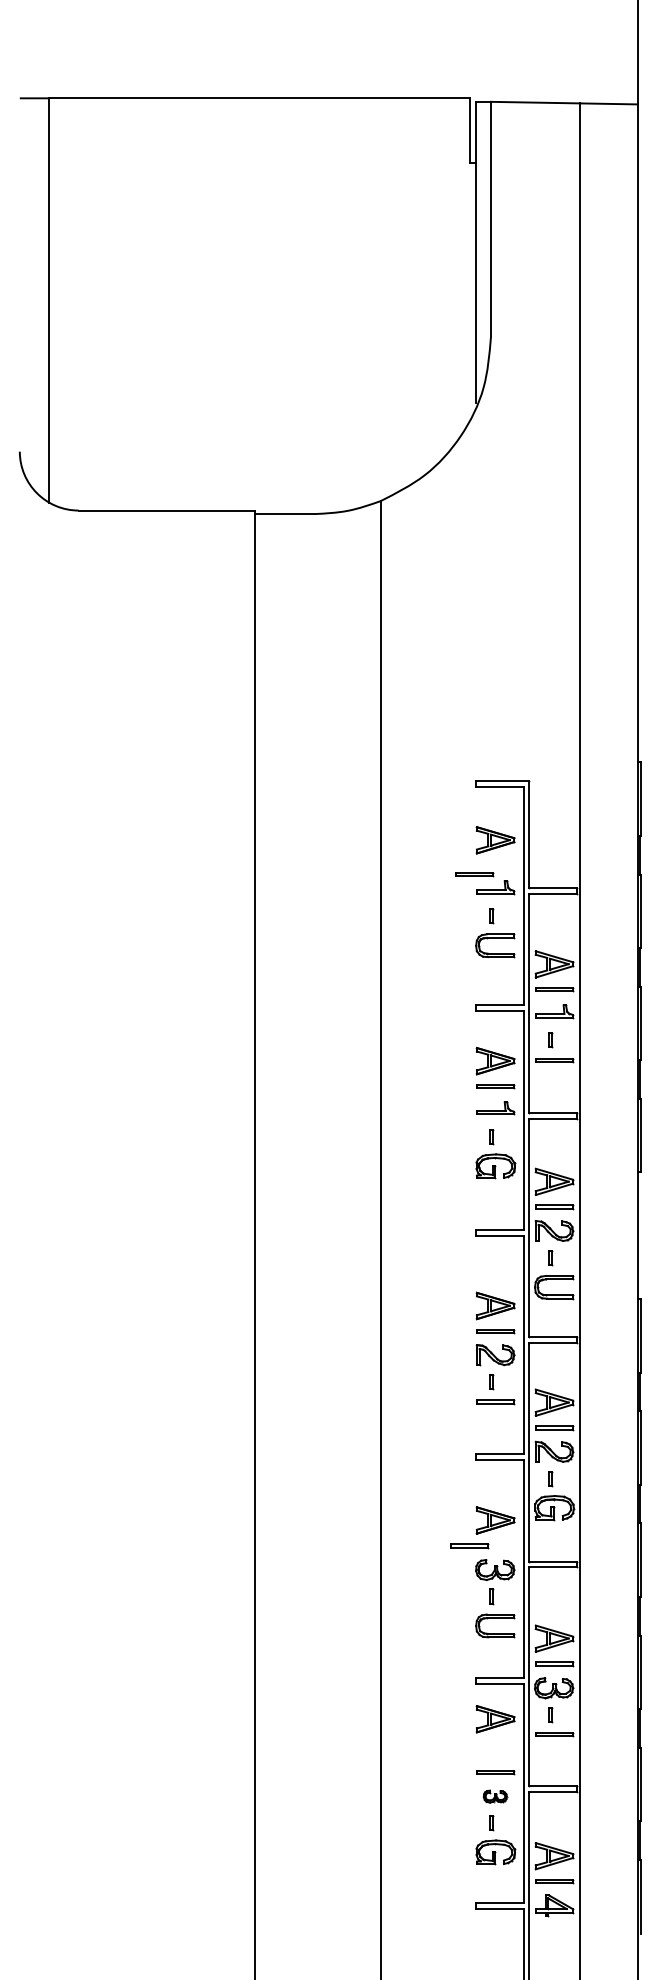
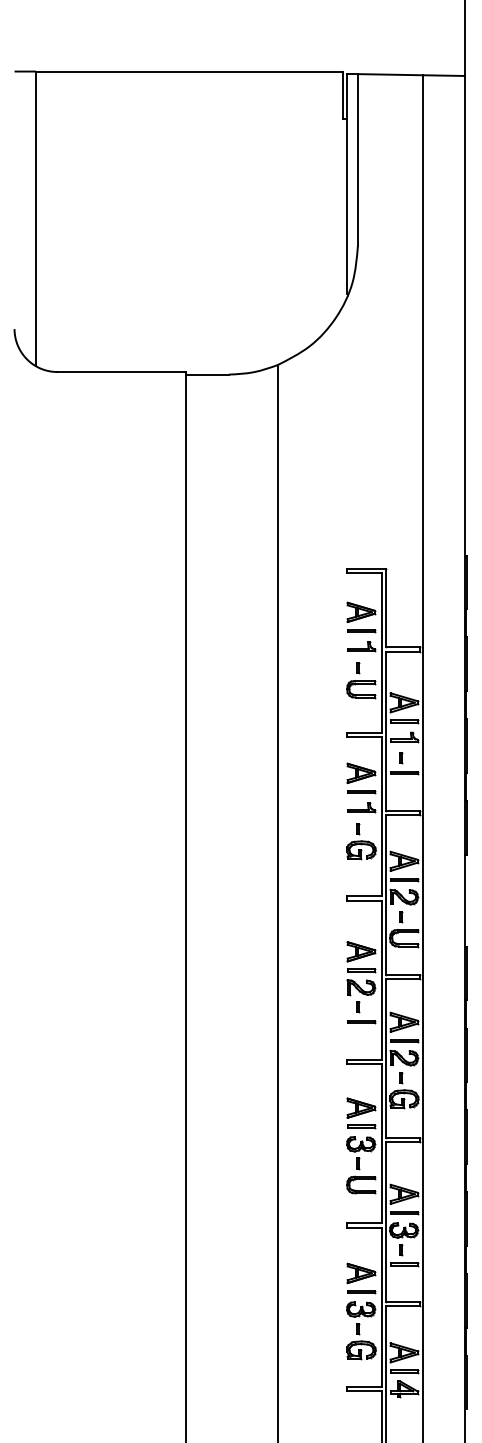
part: (474, 874) -> (361, 630), moved
part: (469, 1546) -> (361, 1127), moved
part: (495, 1719) -> (361, 1273), moved
part: (495, 1796) -> (361, 1309), size x1.67

